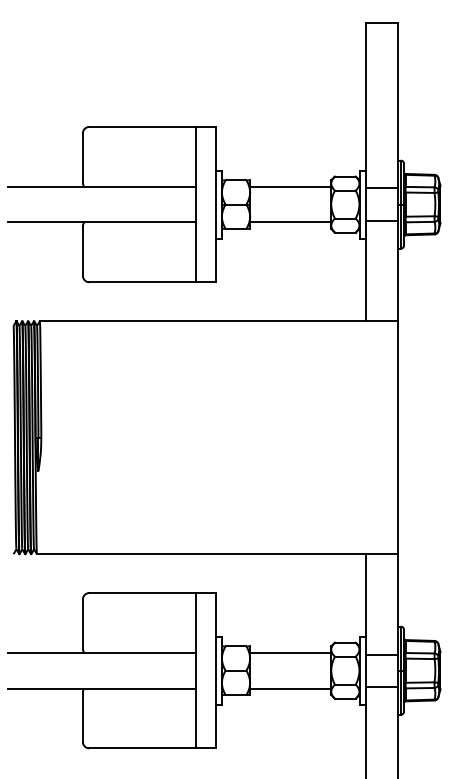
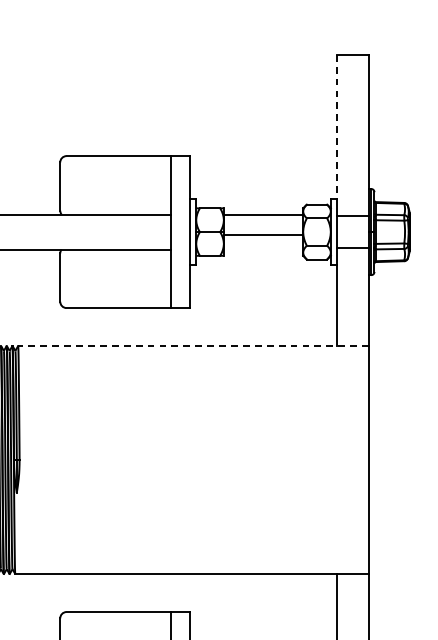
line: (365, 97) -> (336, 127), solid -> dashed
line: (290, 222) -> (263, 234), moved
line: (218, 321) -> (192, 346), solid -> dashed

